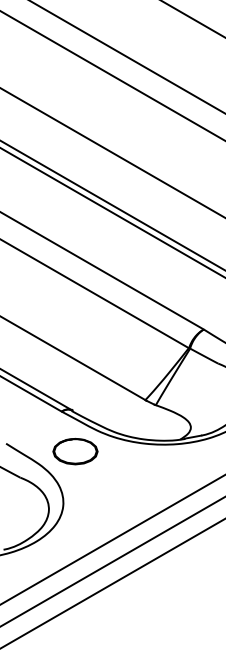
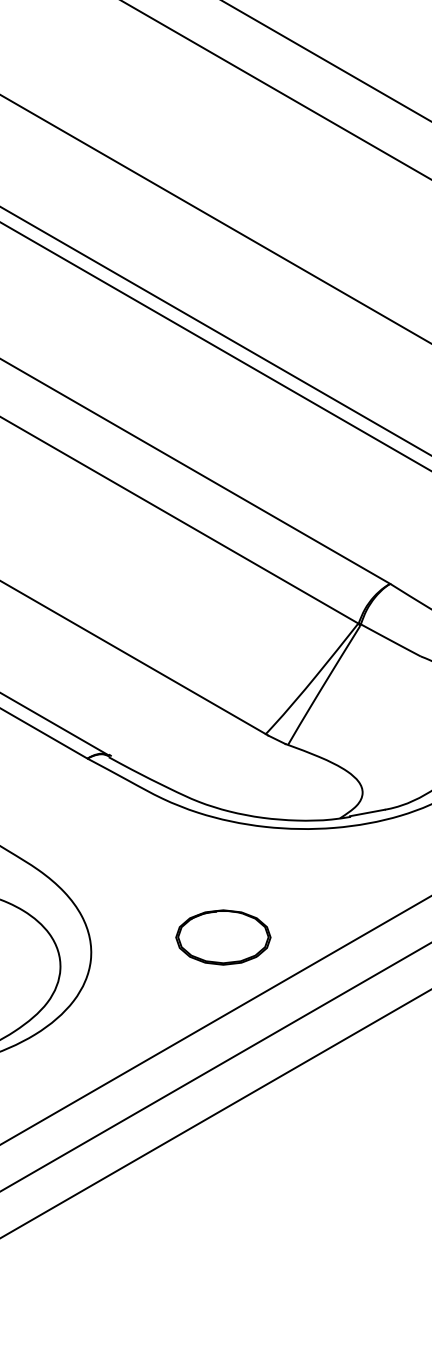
part: (75, 451) -> (223, 937), moved

